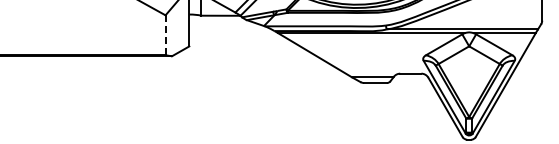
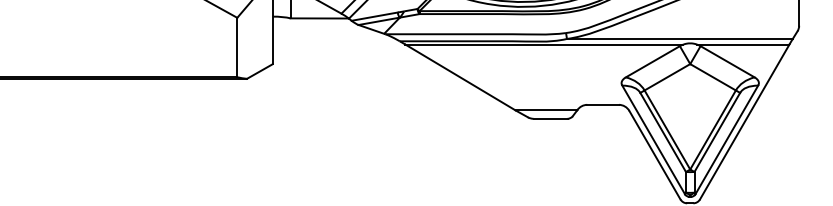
line: (165, 35) -> (237, 47), dashed -> solid

